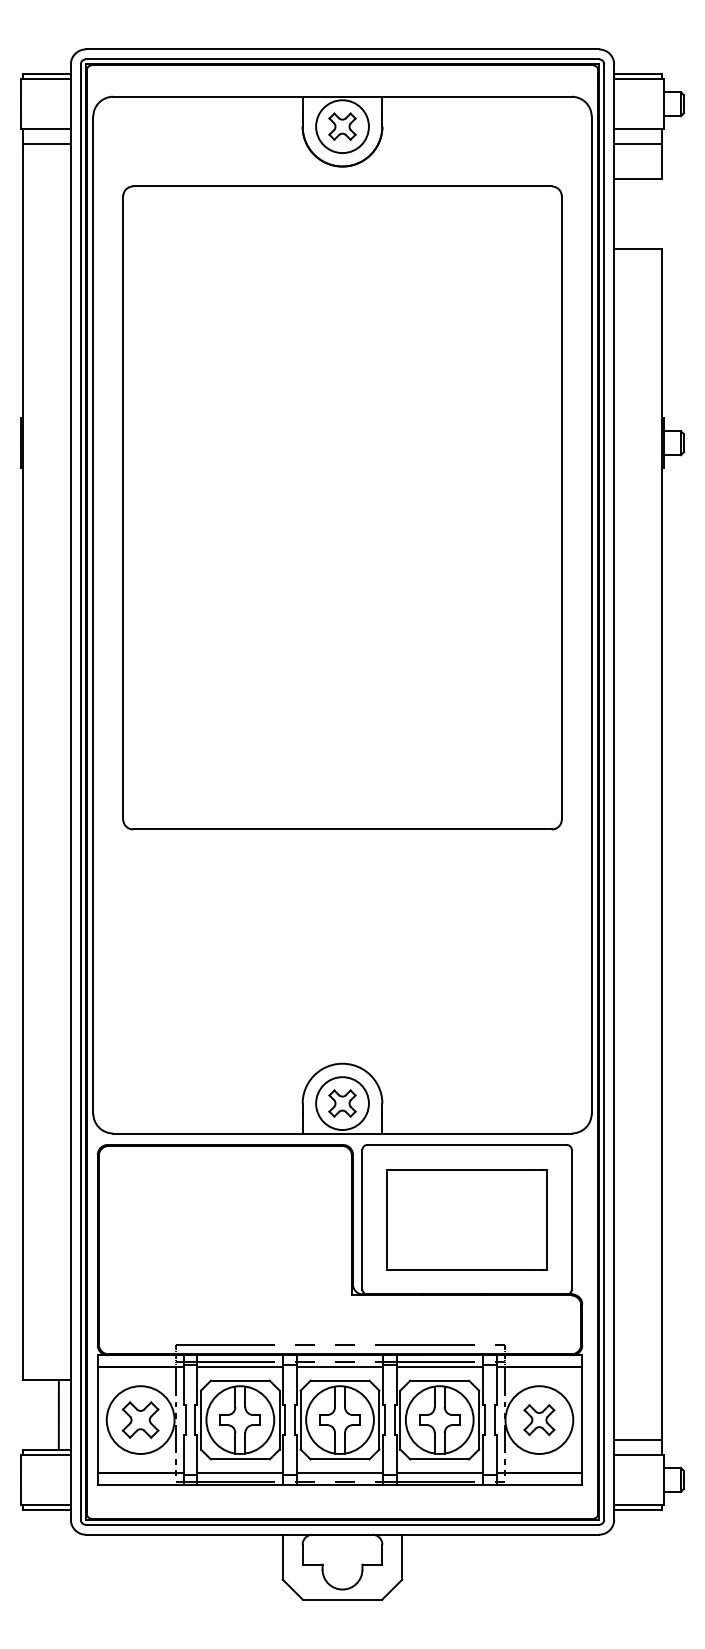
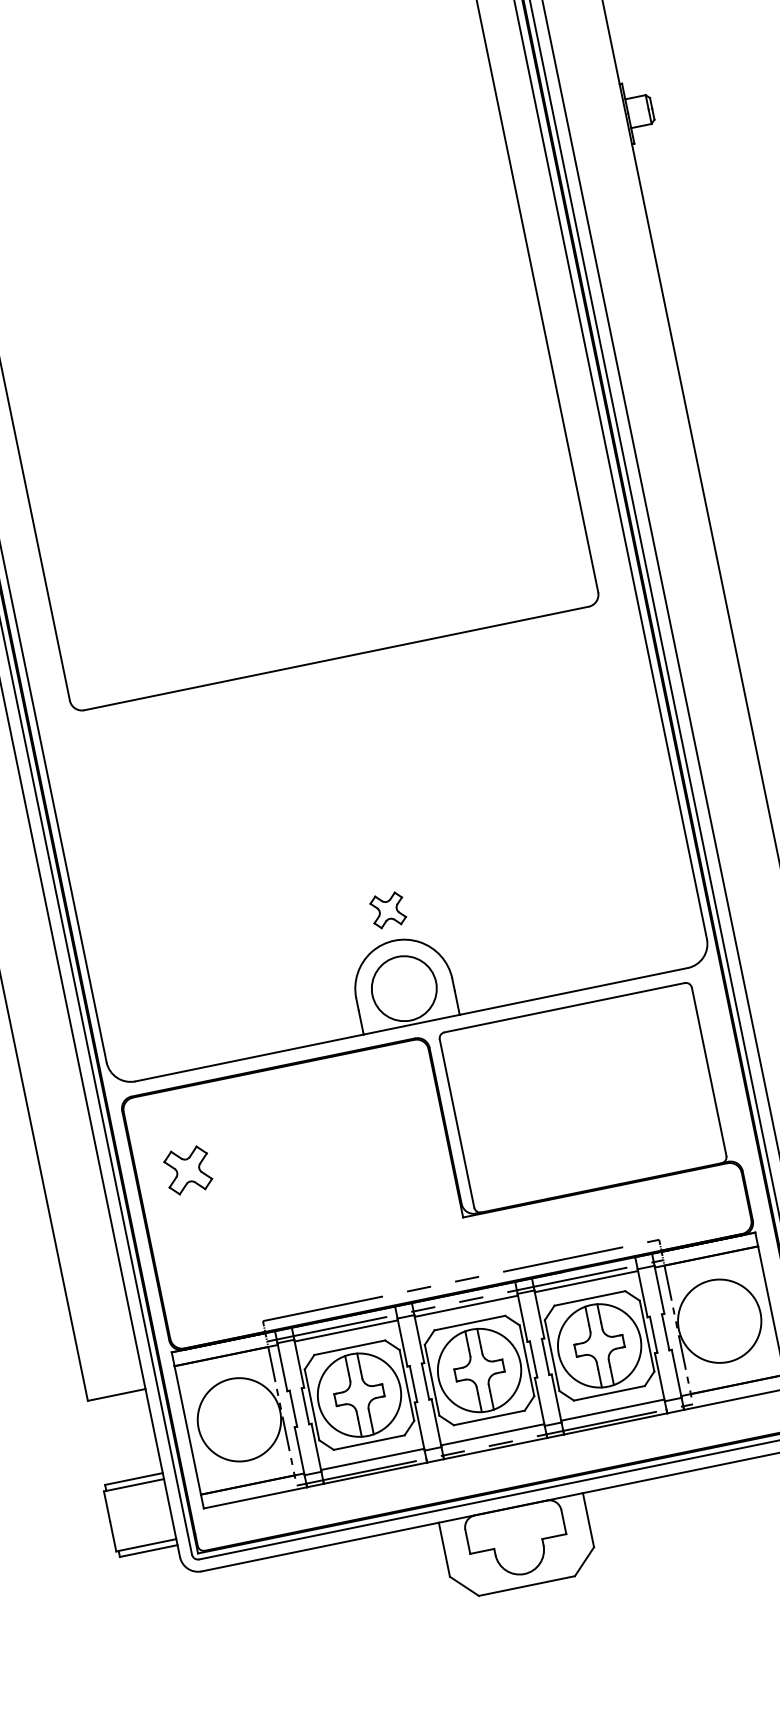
part: (342, 1103) -> (388, 910), moved
part: (466, 1219) -> (582, 1097), removed
line: (58, 1415) -> (139, 1434), removed
part: (140, 1419) -> (187, 1169), moved
part: (539, 1420) -> (719, 1321), removed

